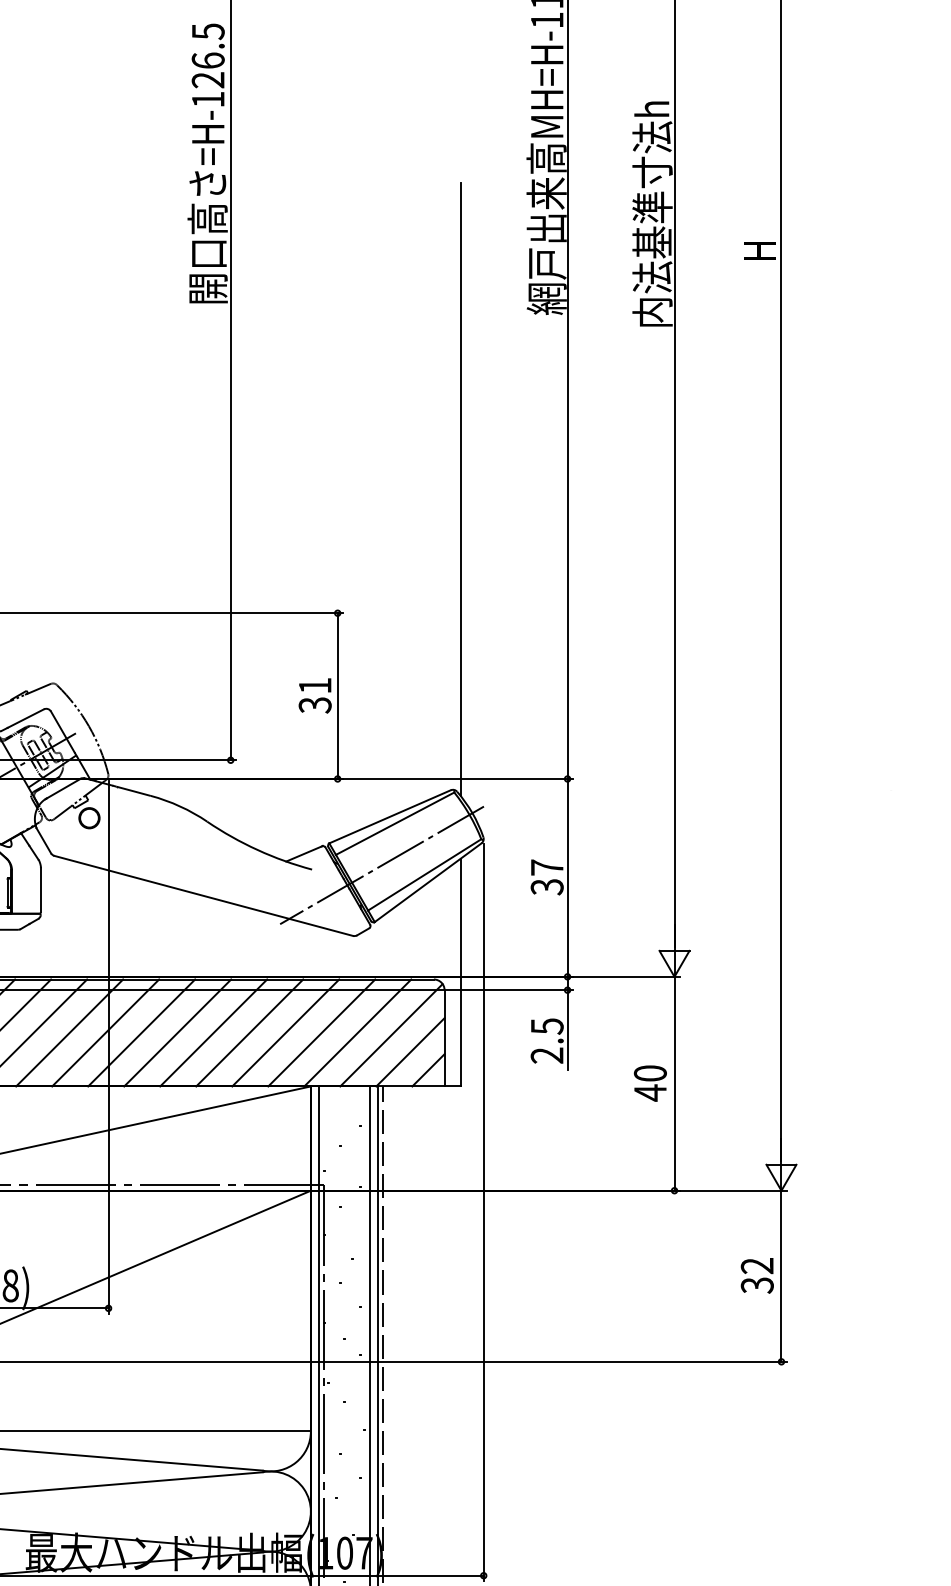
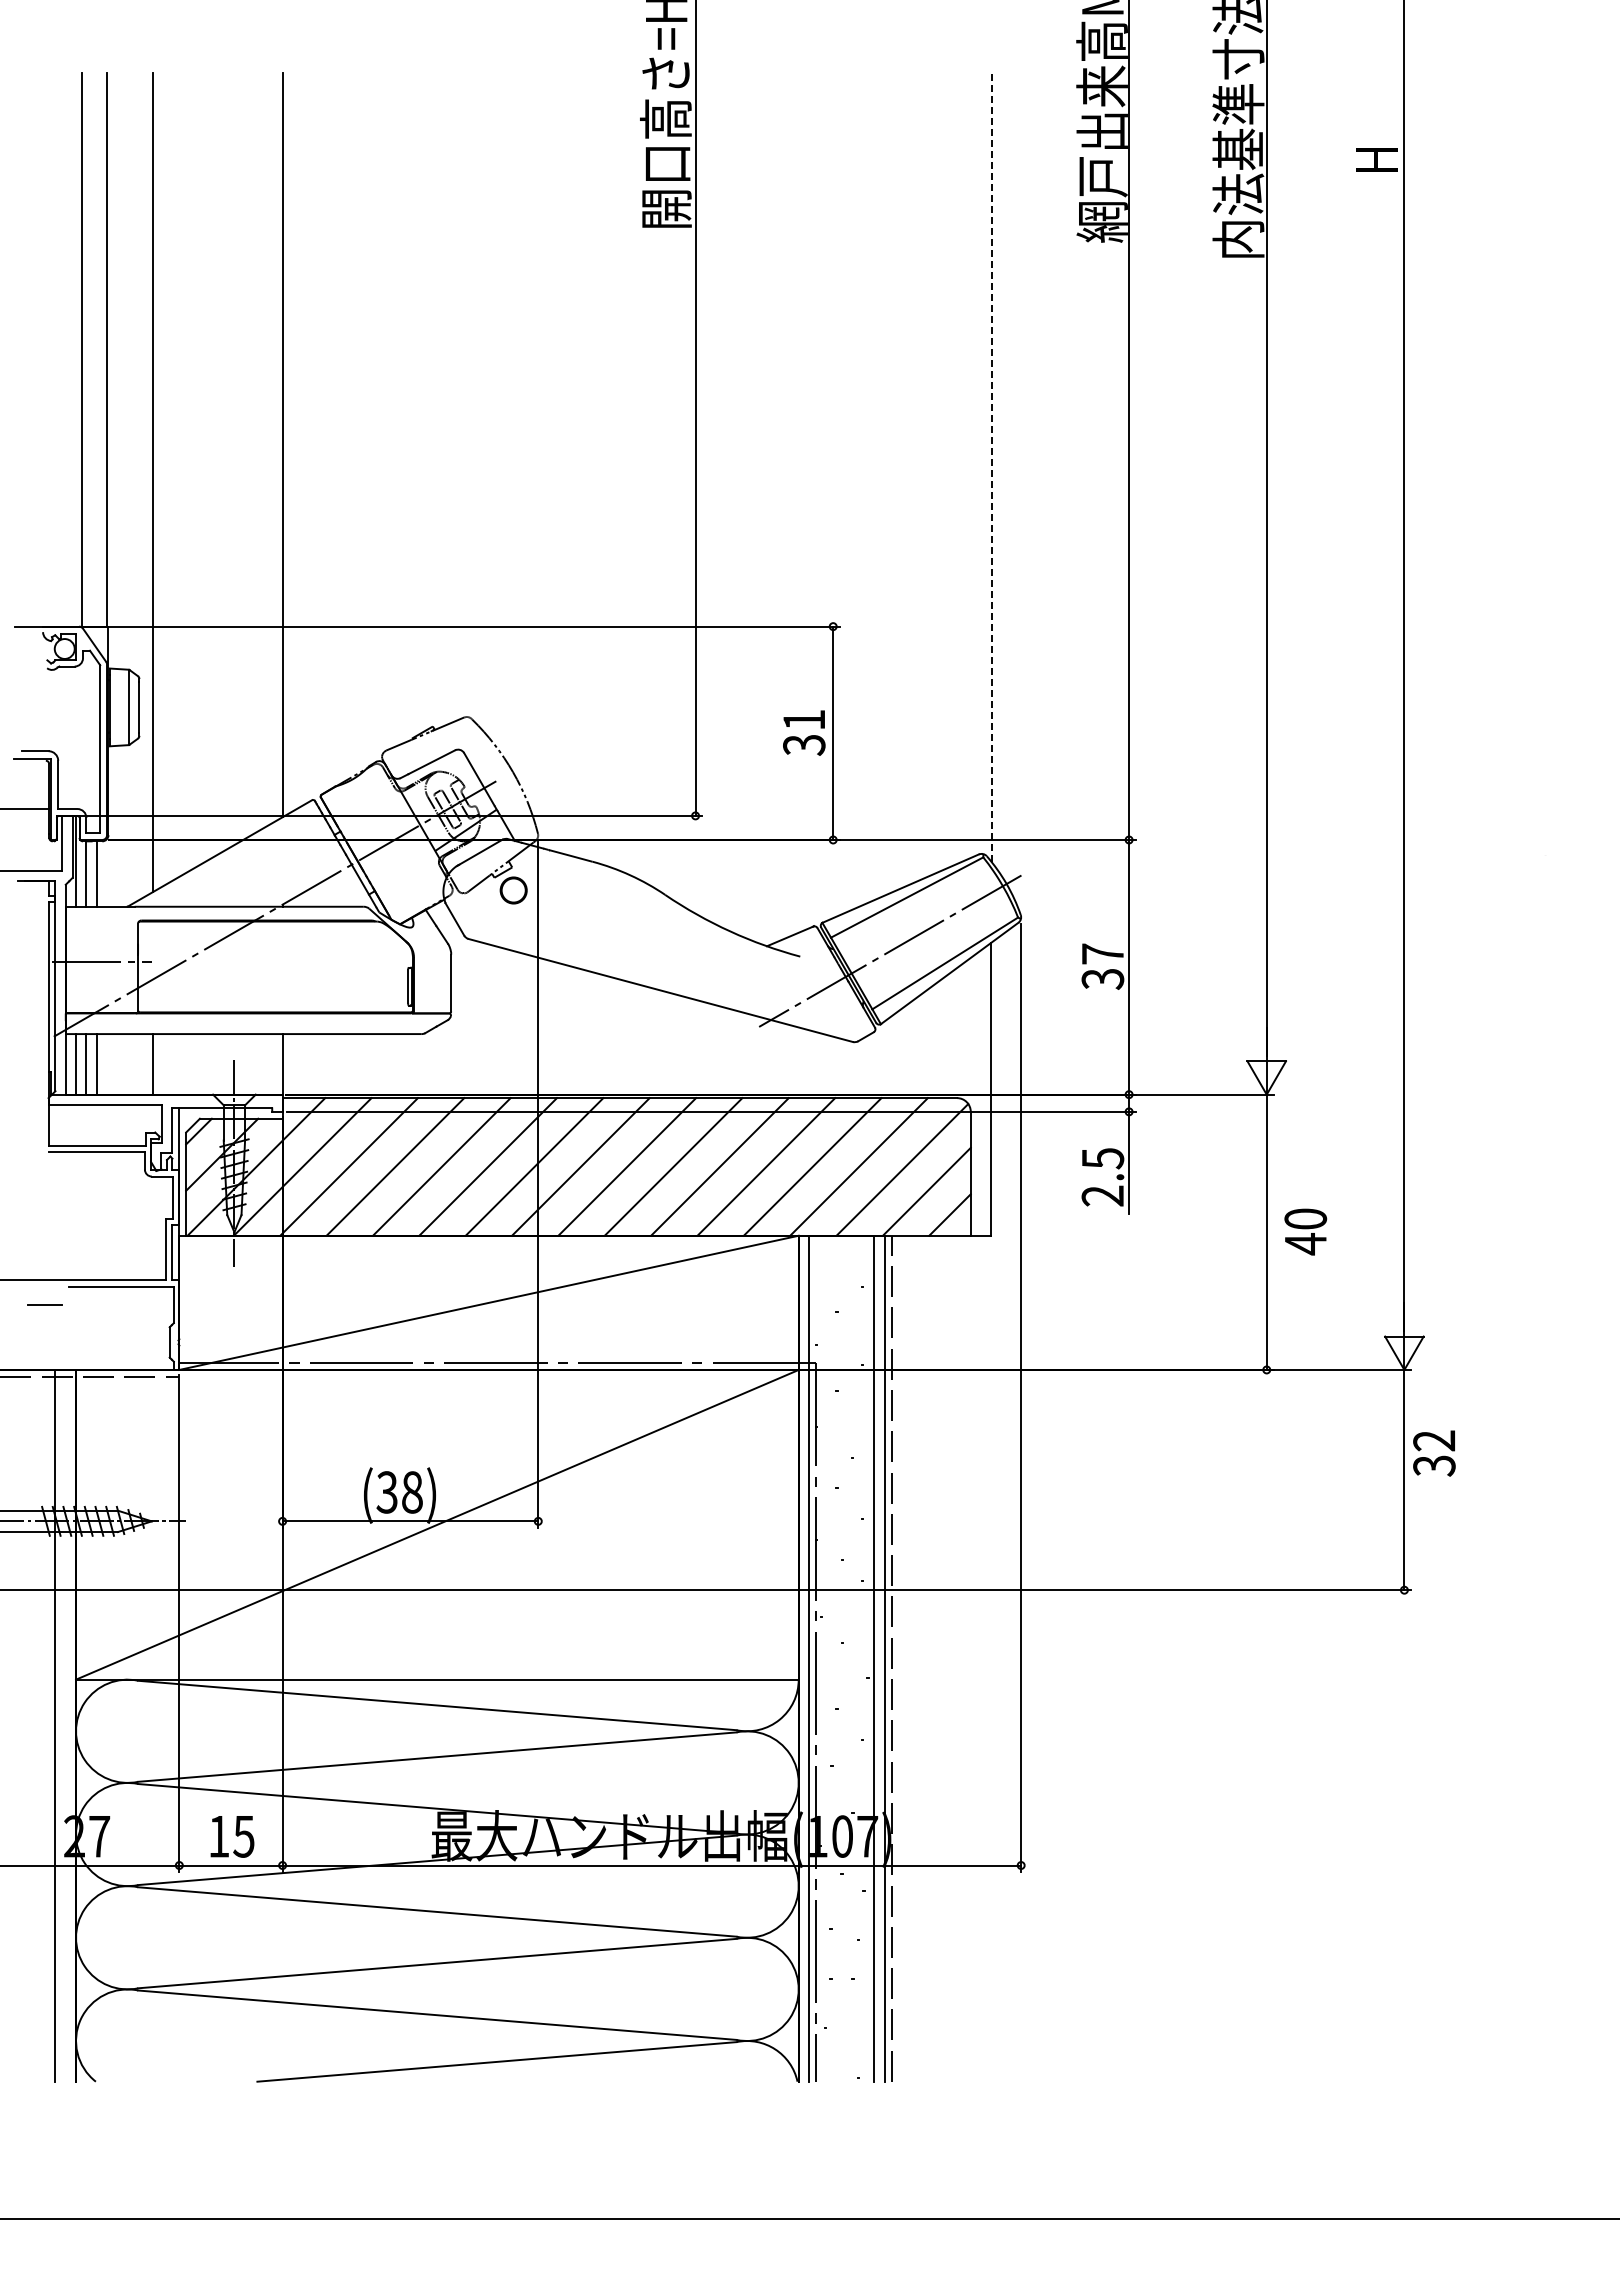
line: (460, 489) -> (991, 467), solid -> dashed
text: (650, 1083) -> (1305, 1231), moved
text: (757, 1275) -> (1434, 1453), moved

